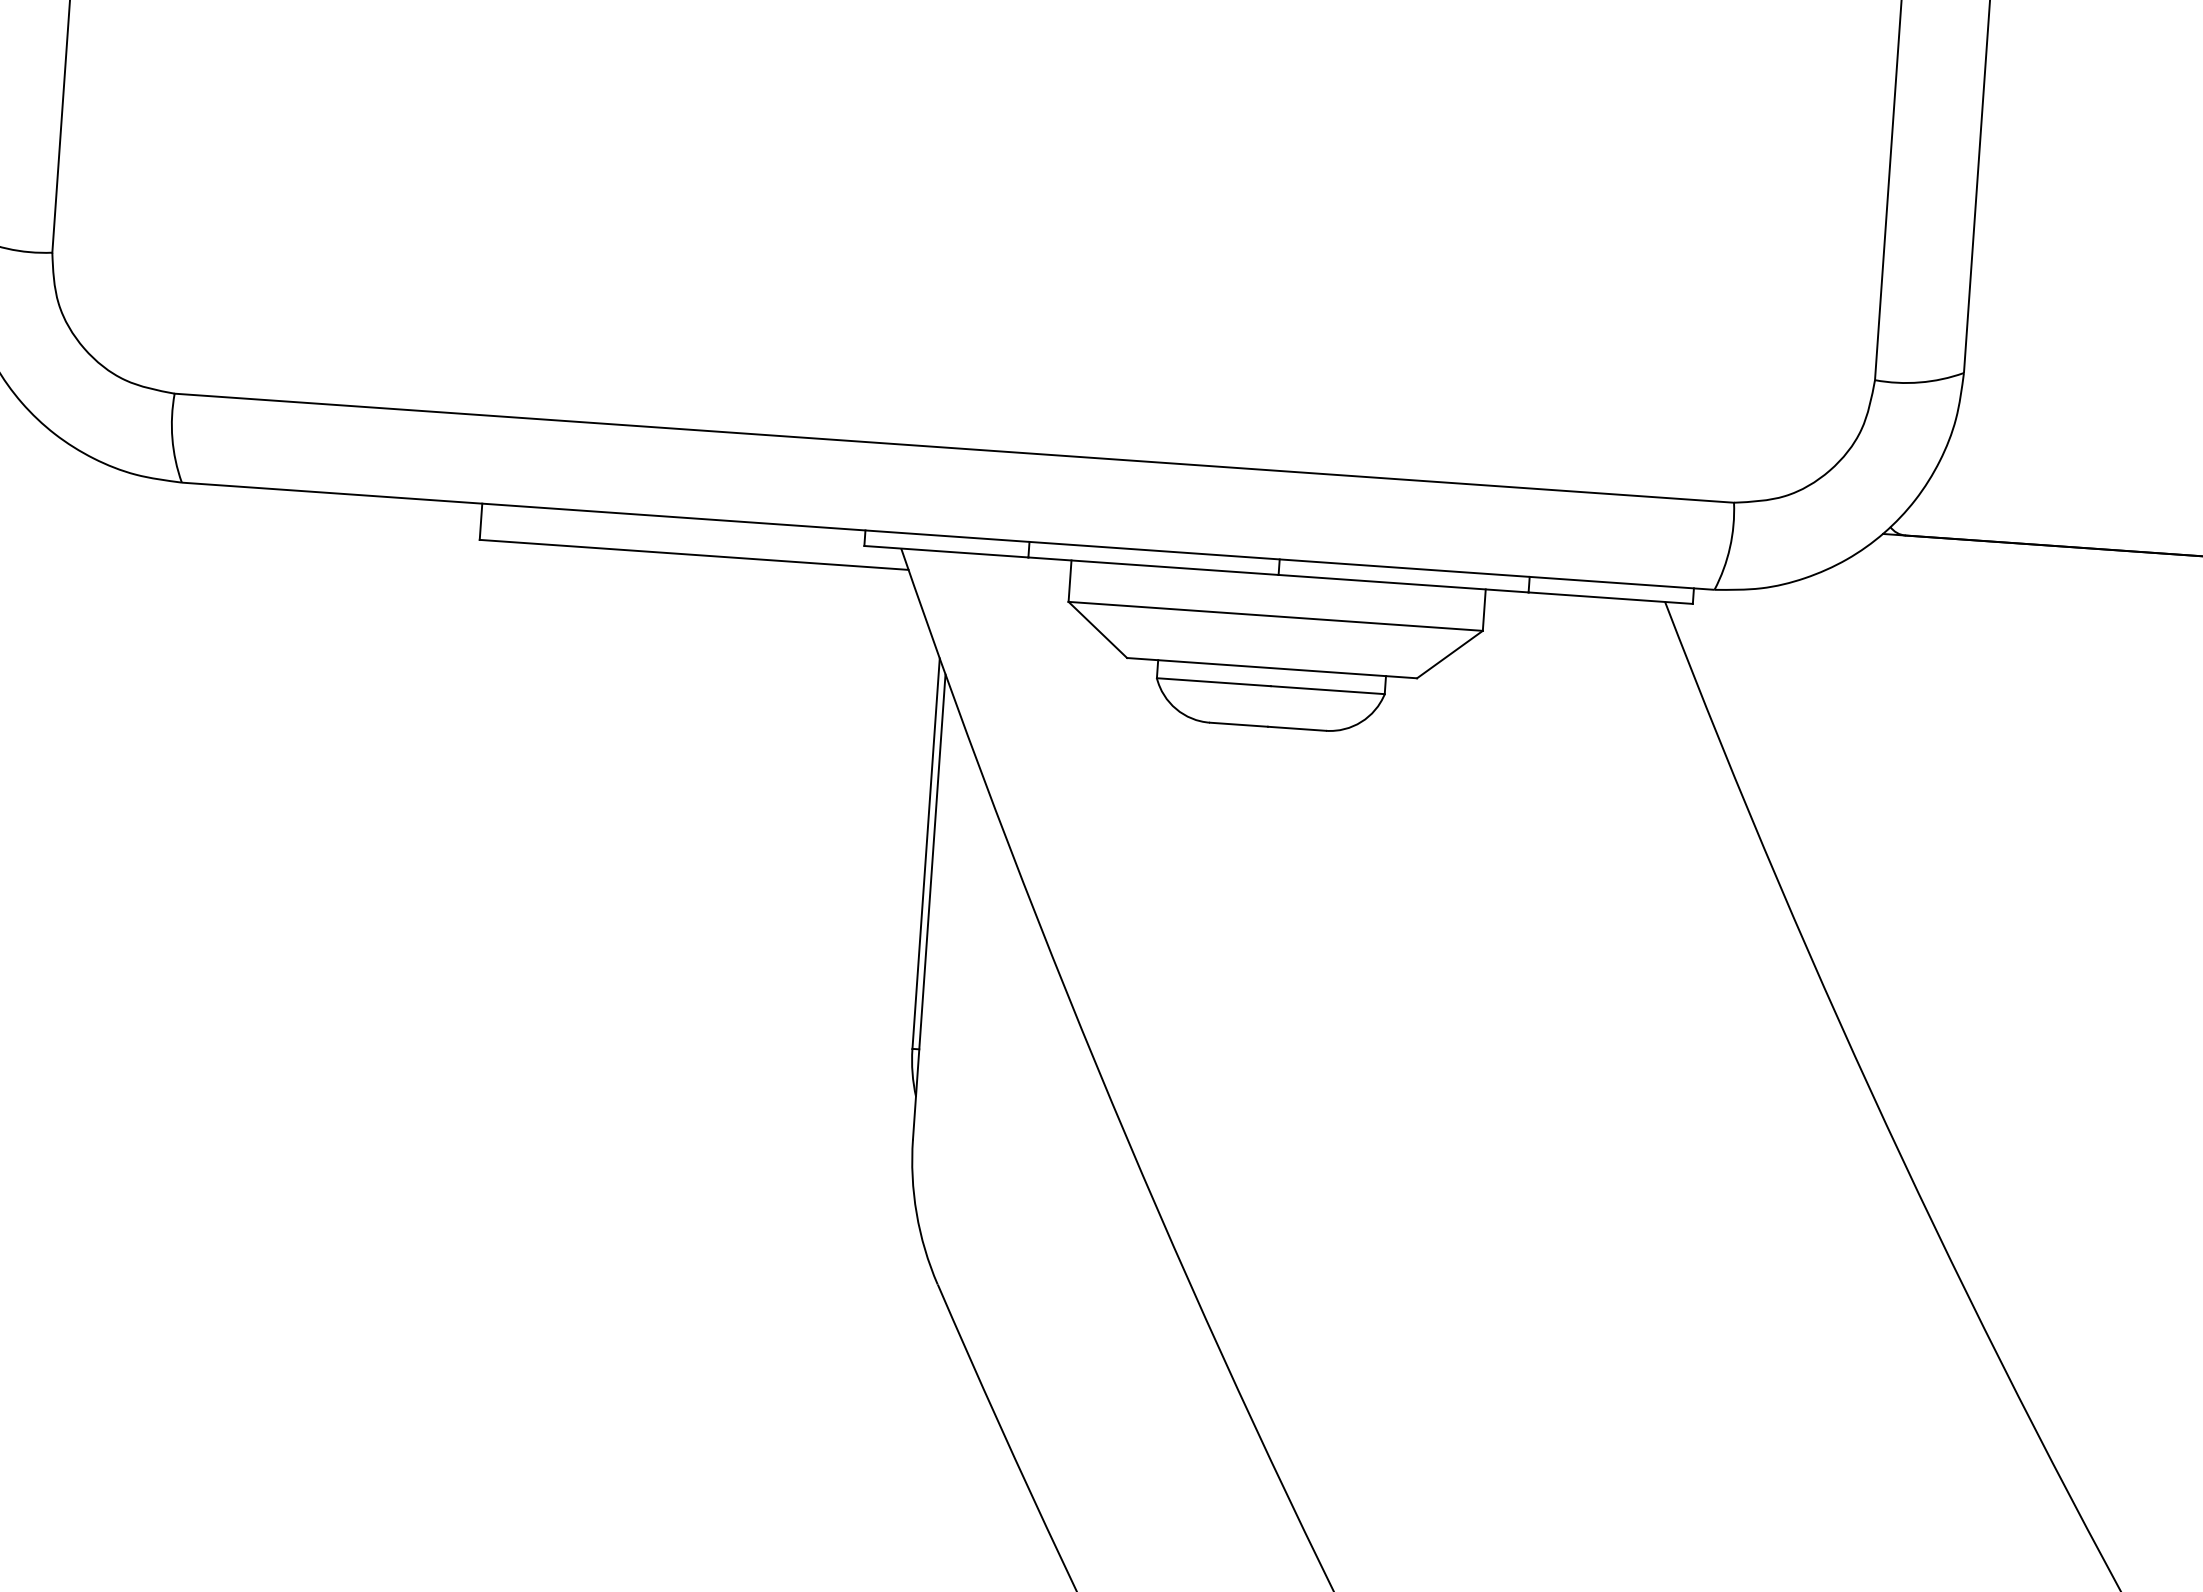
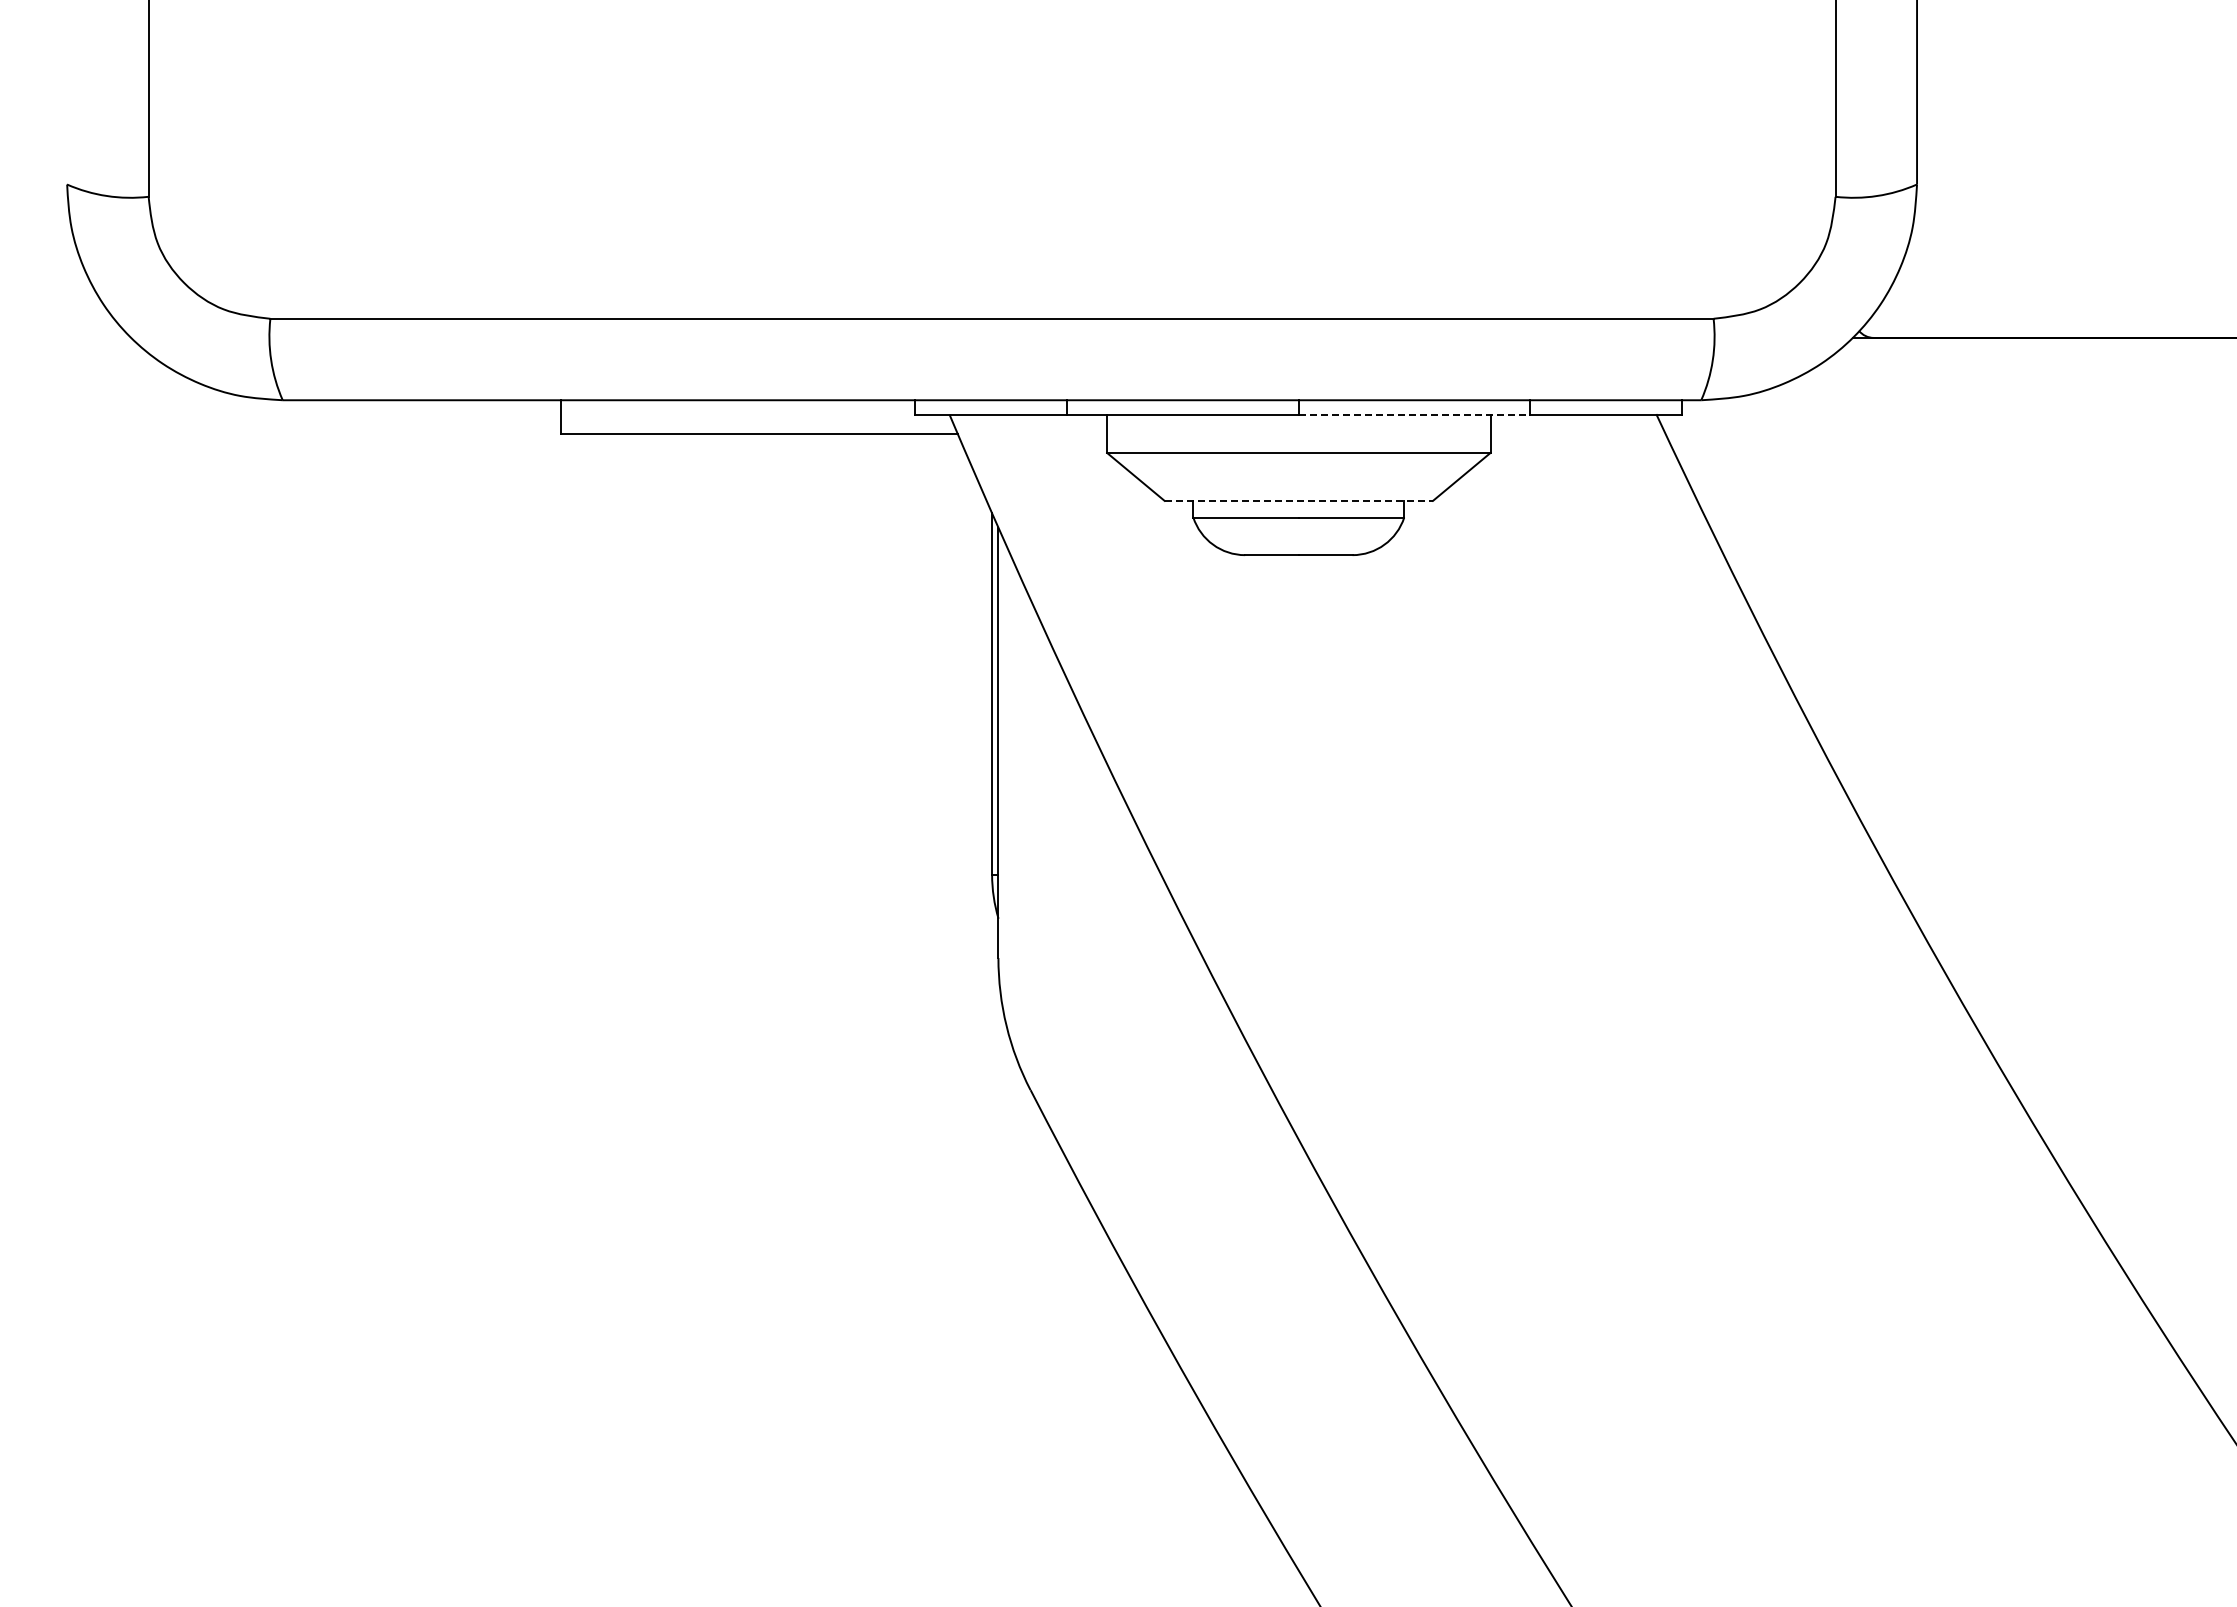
line: (1403, 583) -> (1414, 414), solid -> dashed
line: (1272, 667) -> (1299, 500), solid -> dashed

